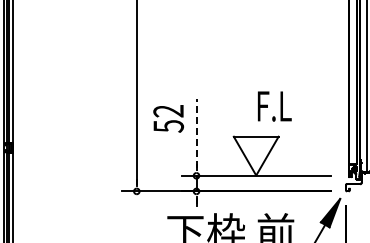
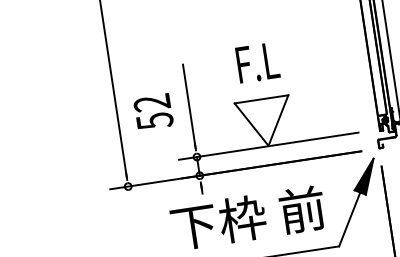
text: (274, 106) -> (257, 62), moved
text: (168, 118) -> (153, 111), moved
line: (196, 133) -> (189, 106), dashed -> solid

